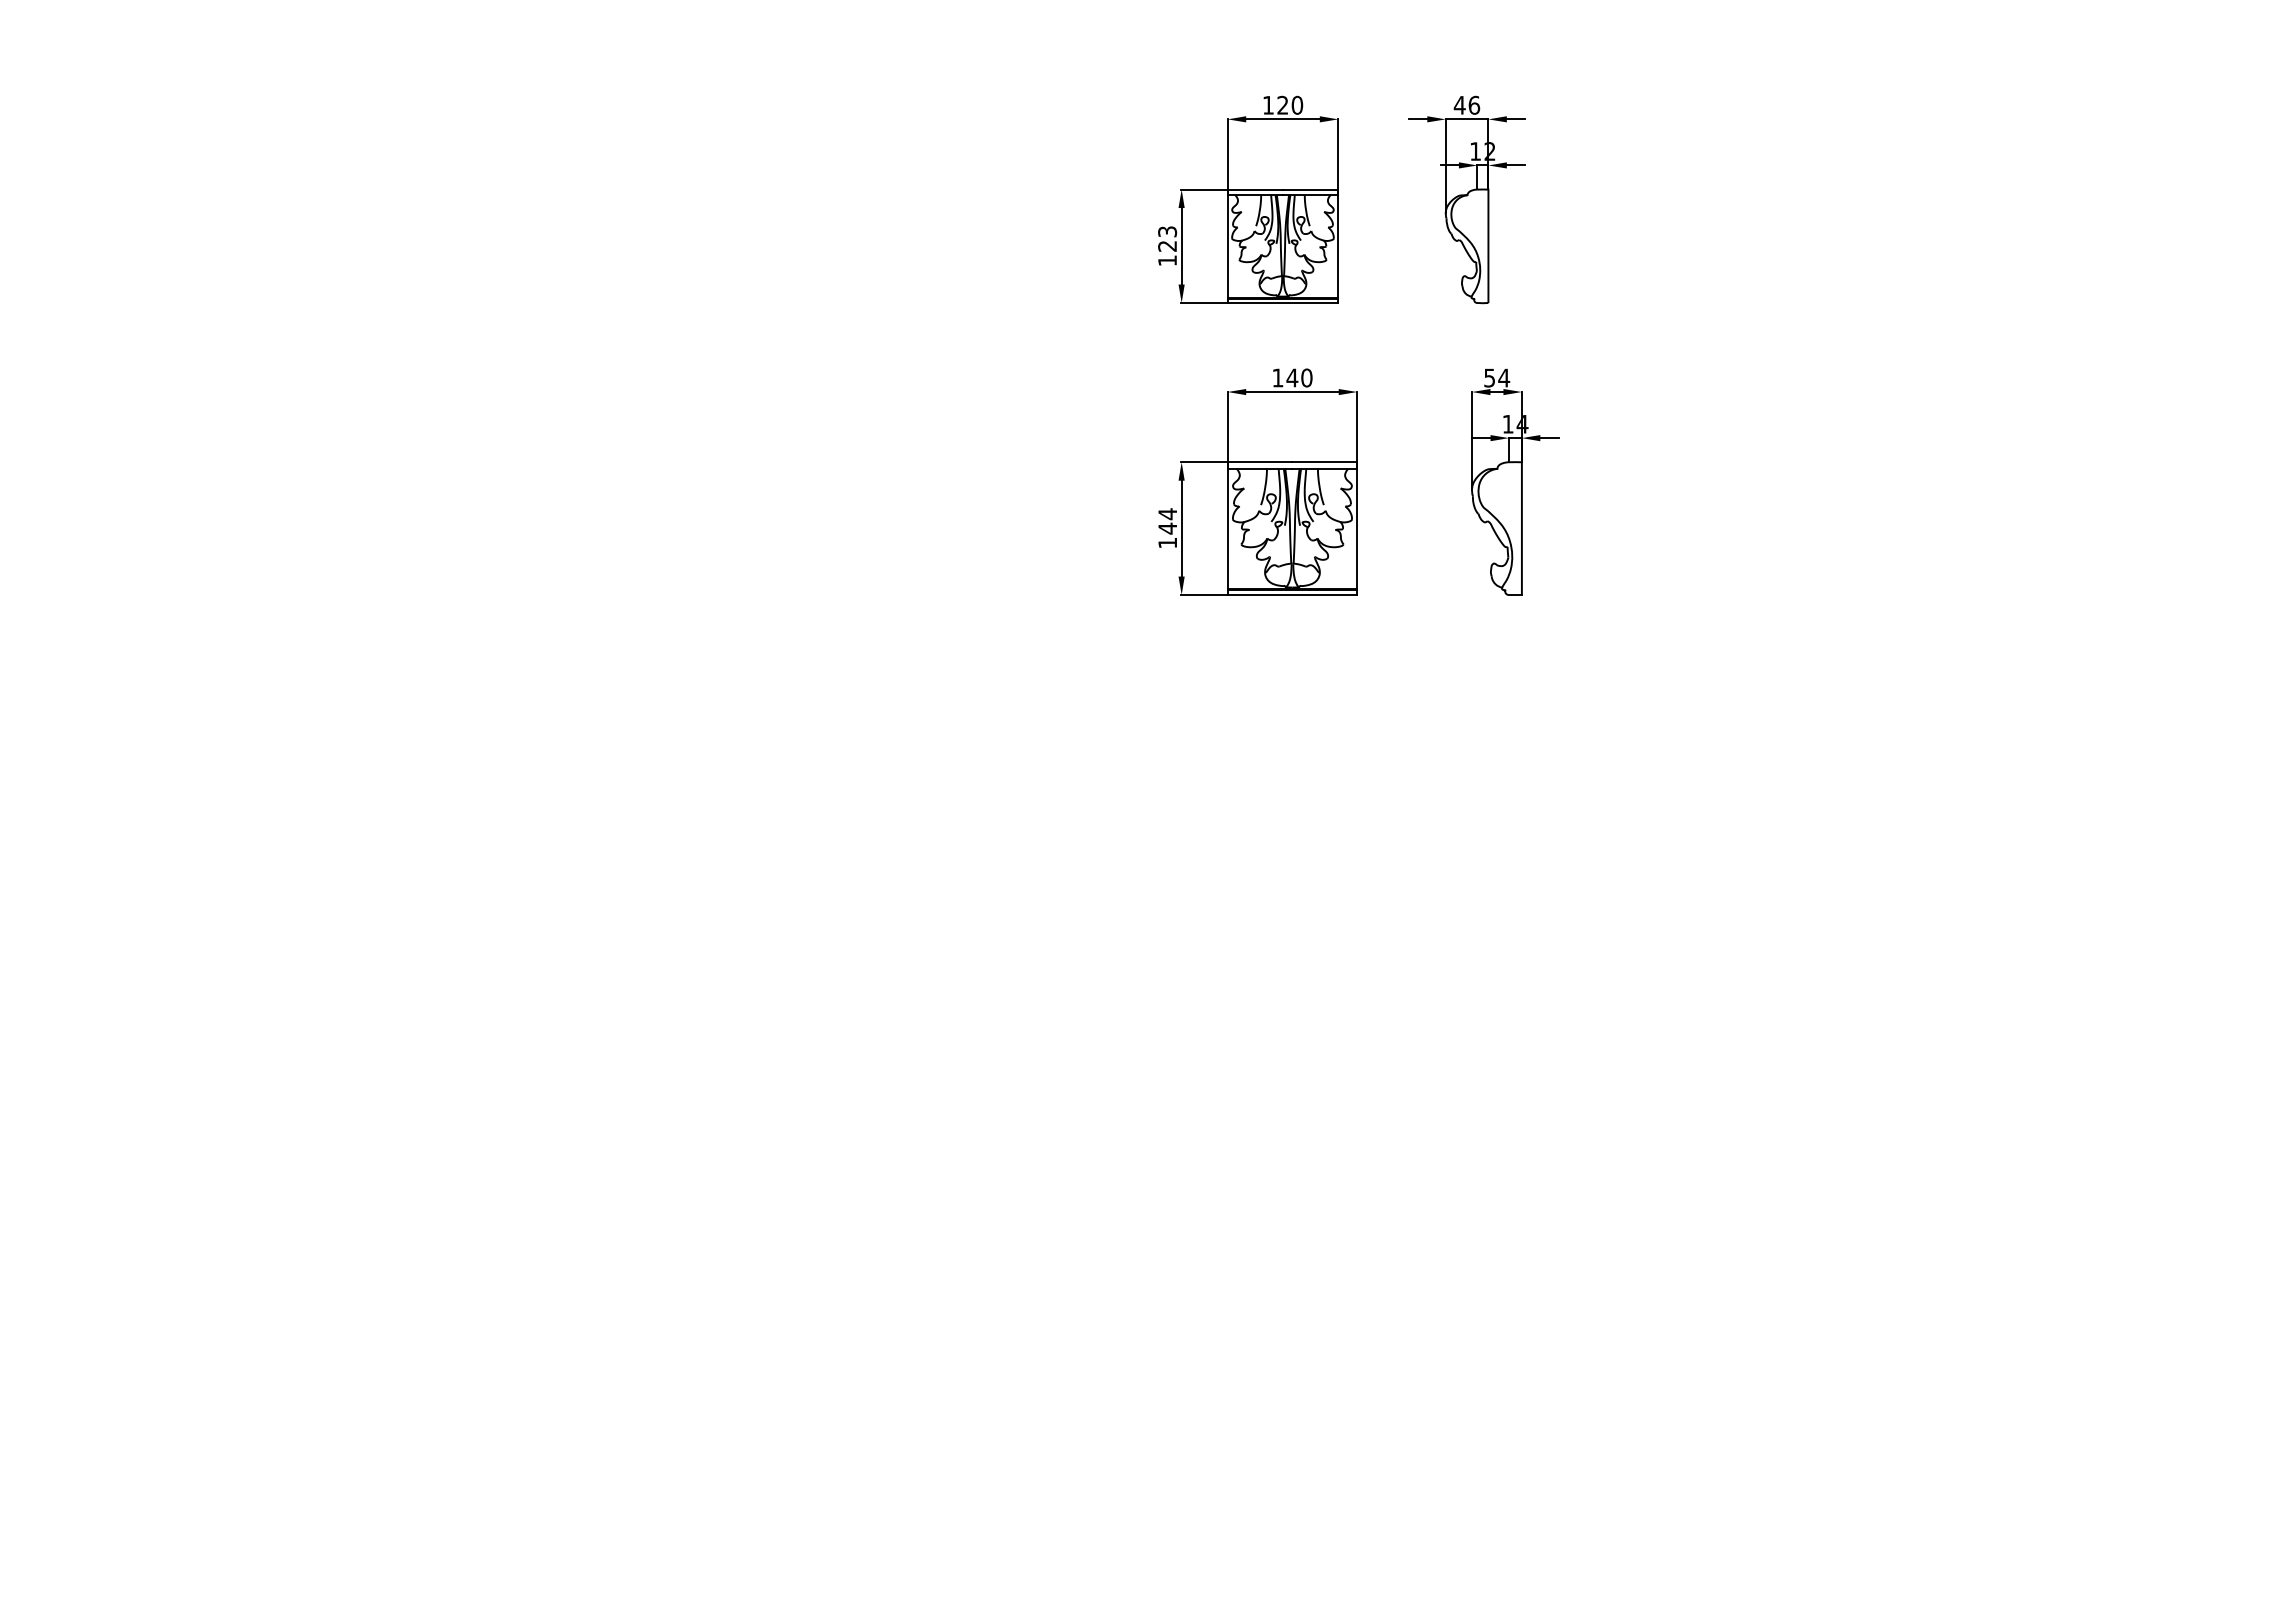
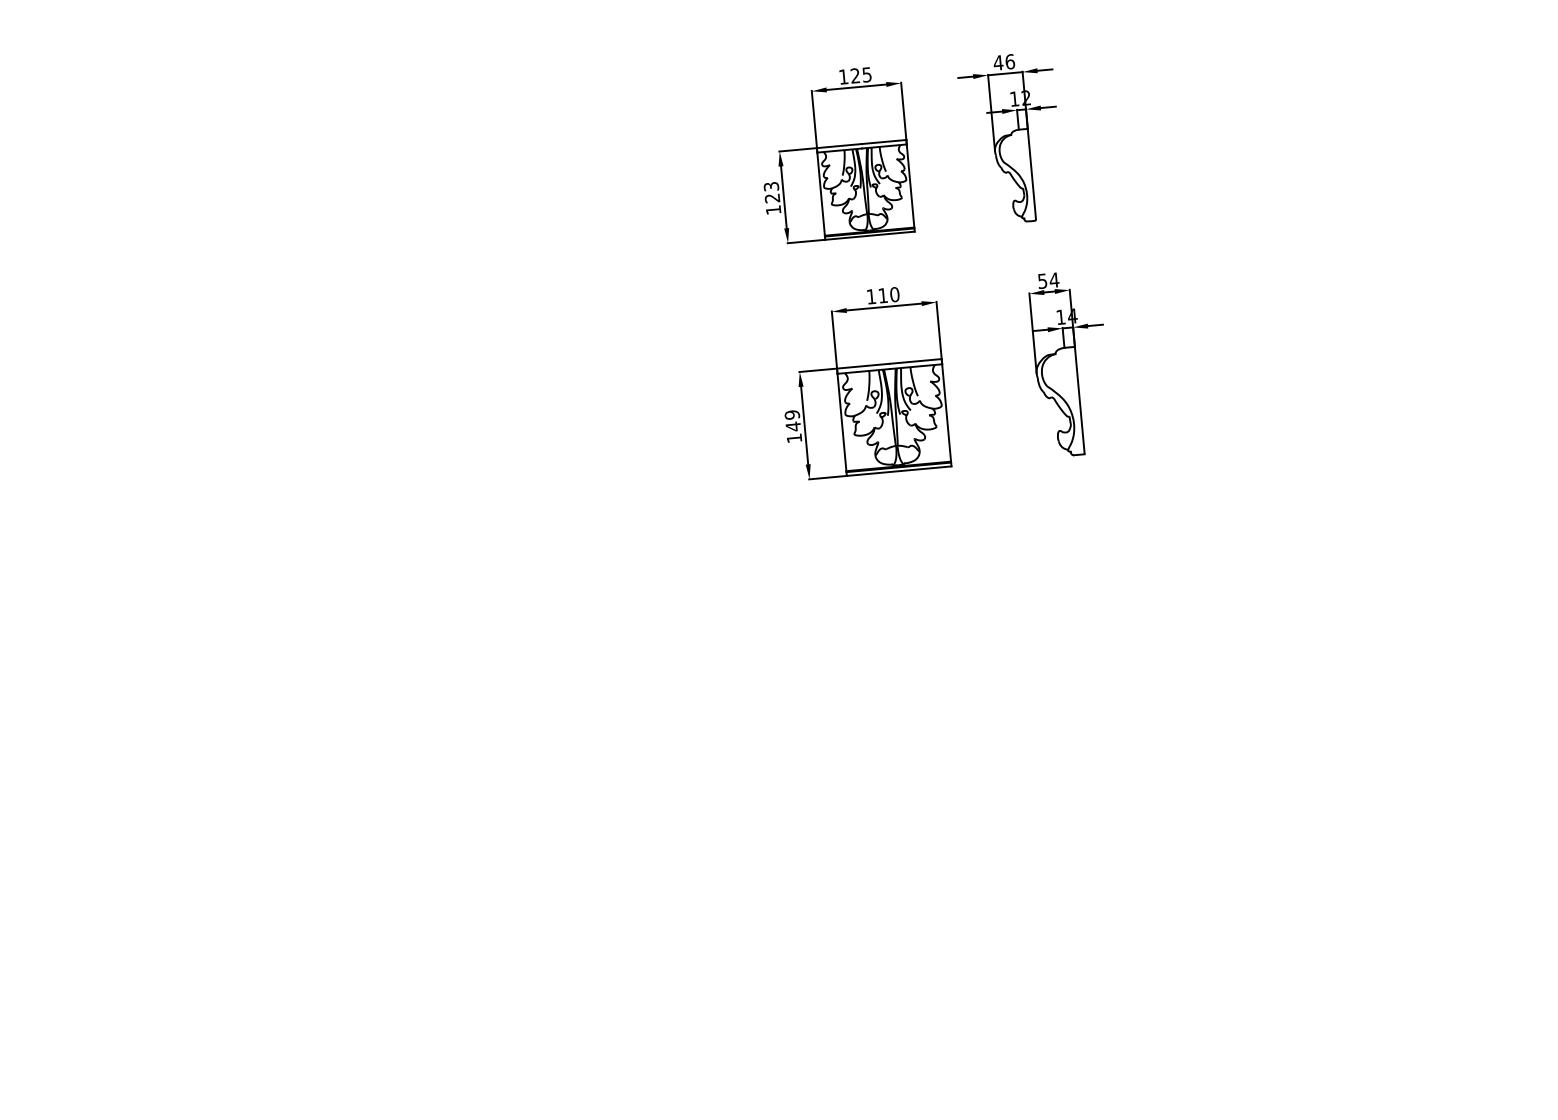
text: (1297, 104) -> (867, 74), 120 -> 125
text: (1292, 377) -> (883, 295), 140 -> 110
text: (1167, 514) -> (792, 415), 144 -> 149

